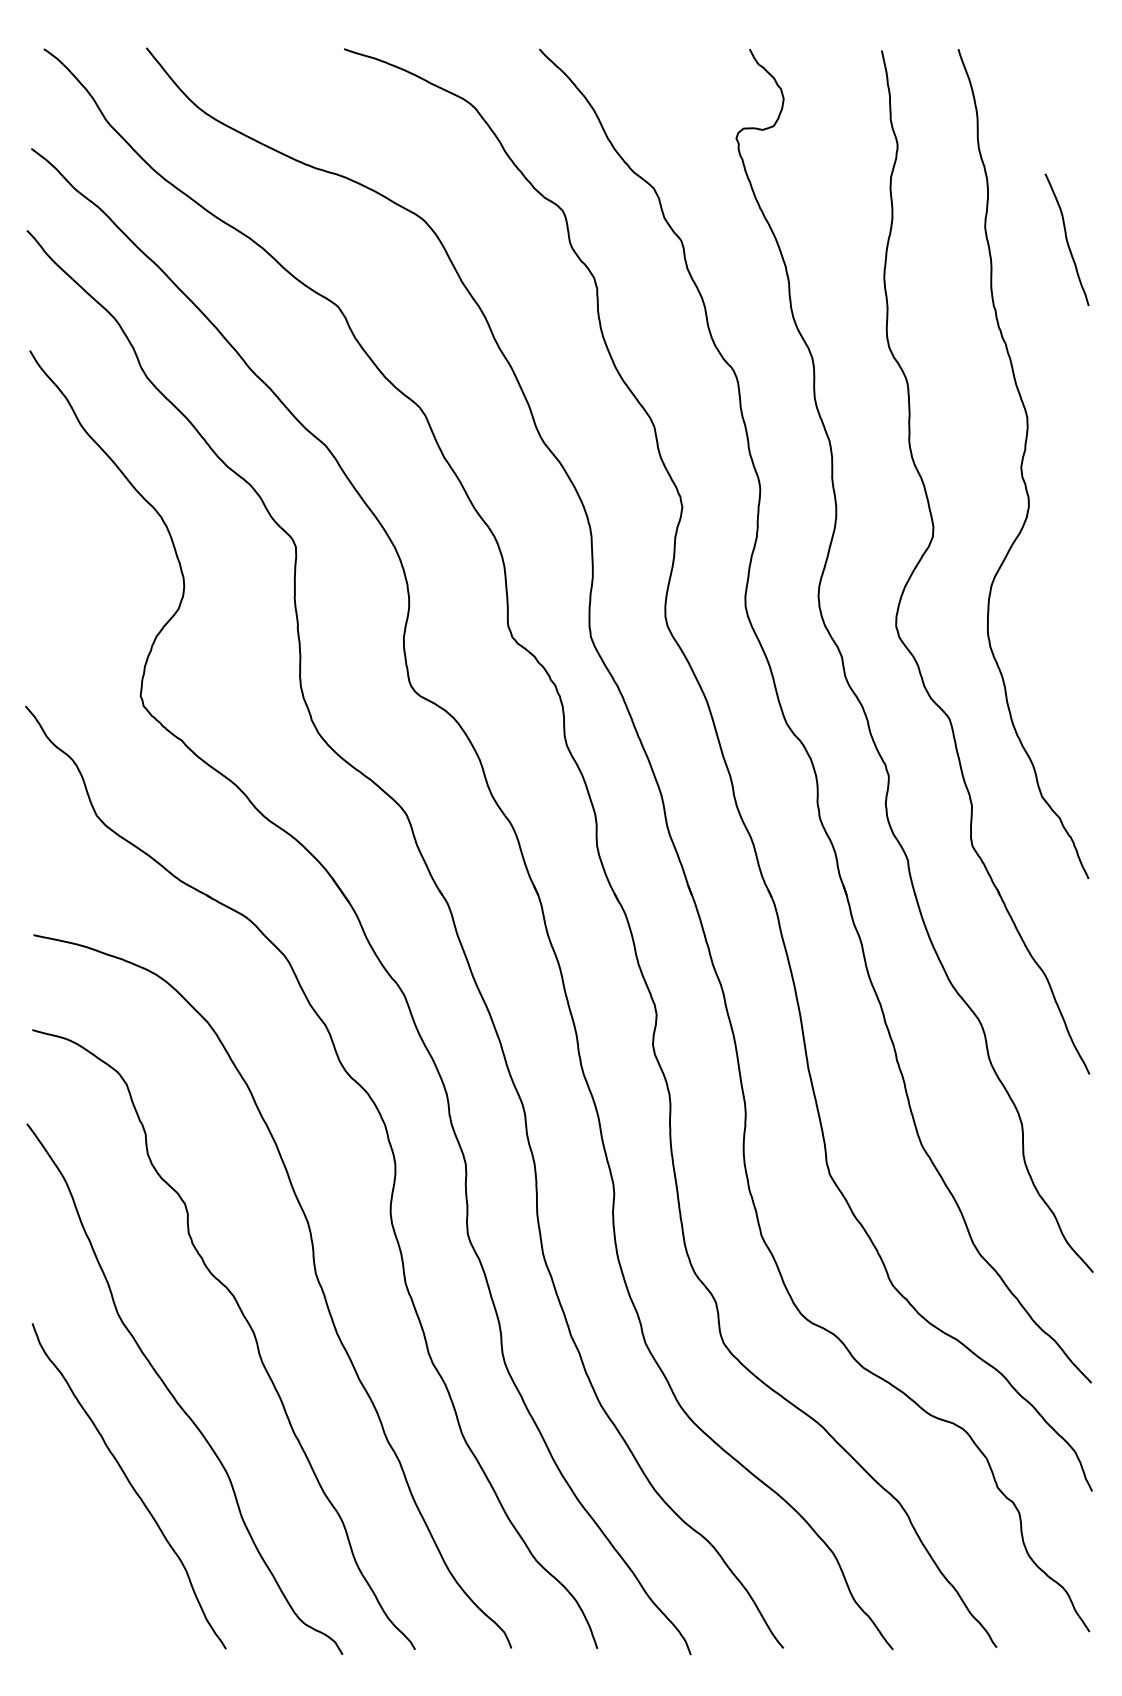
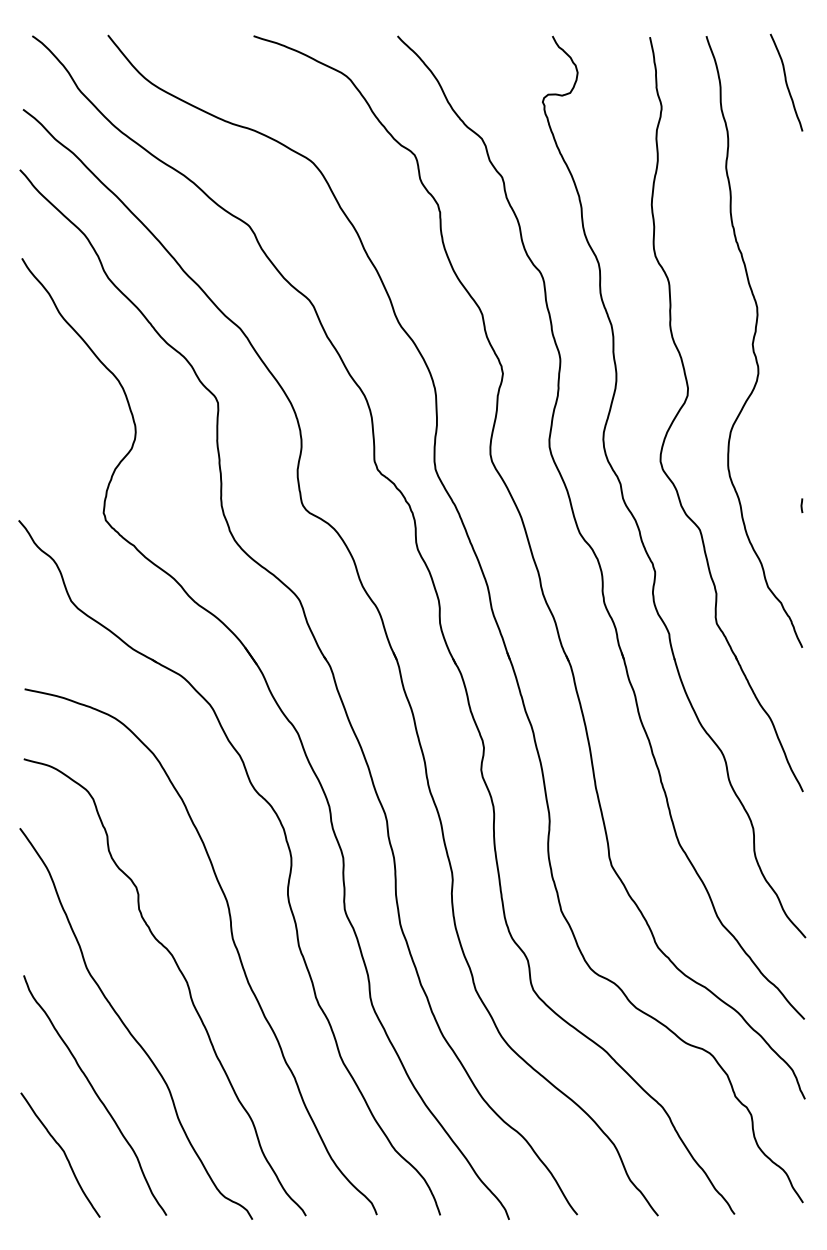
curve: (1067, 239) -> (786, 82), moved
line: (1087, 685) -> (801, 505), added
curve: (86, 1564) -> (63, 1153), added

